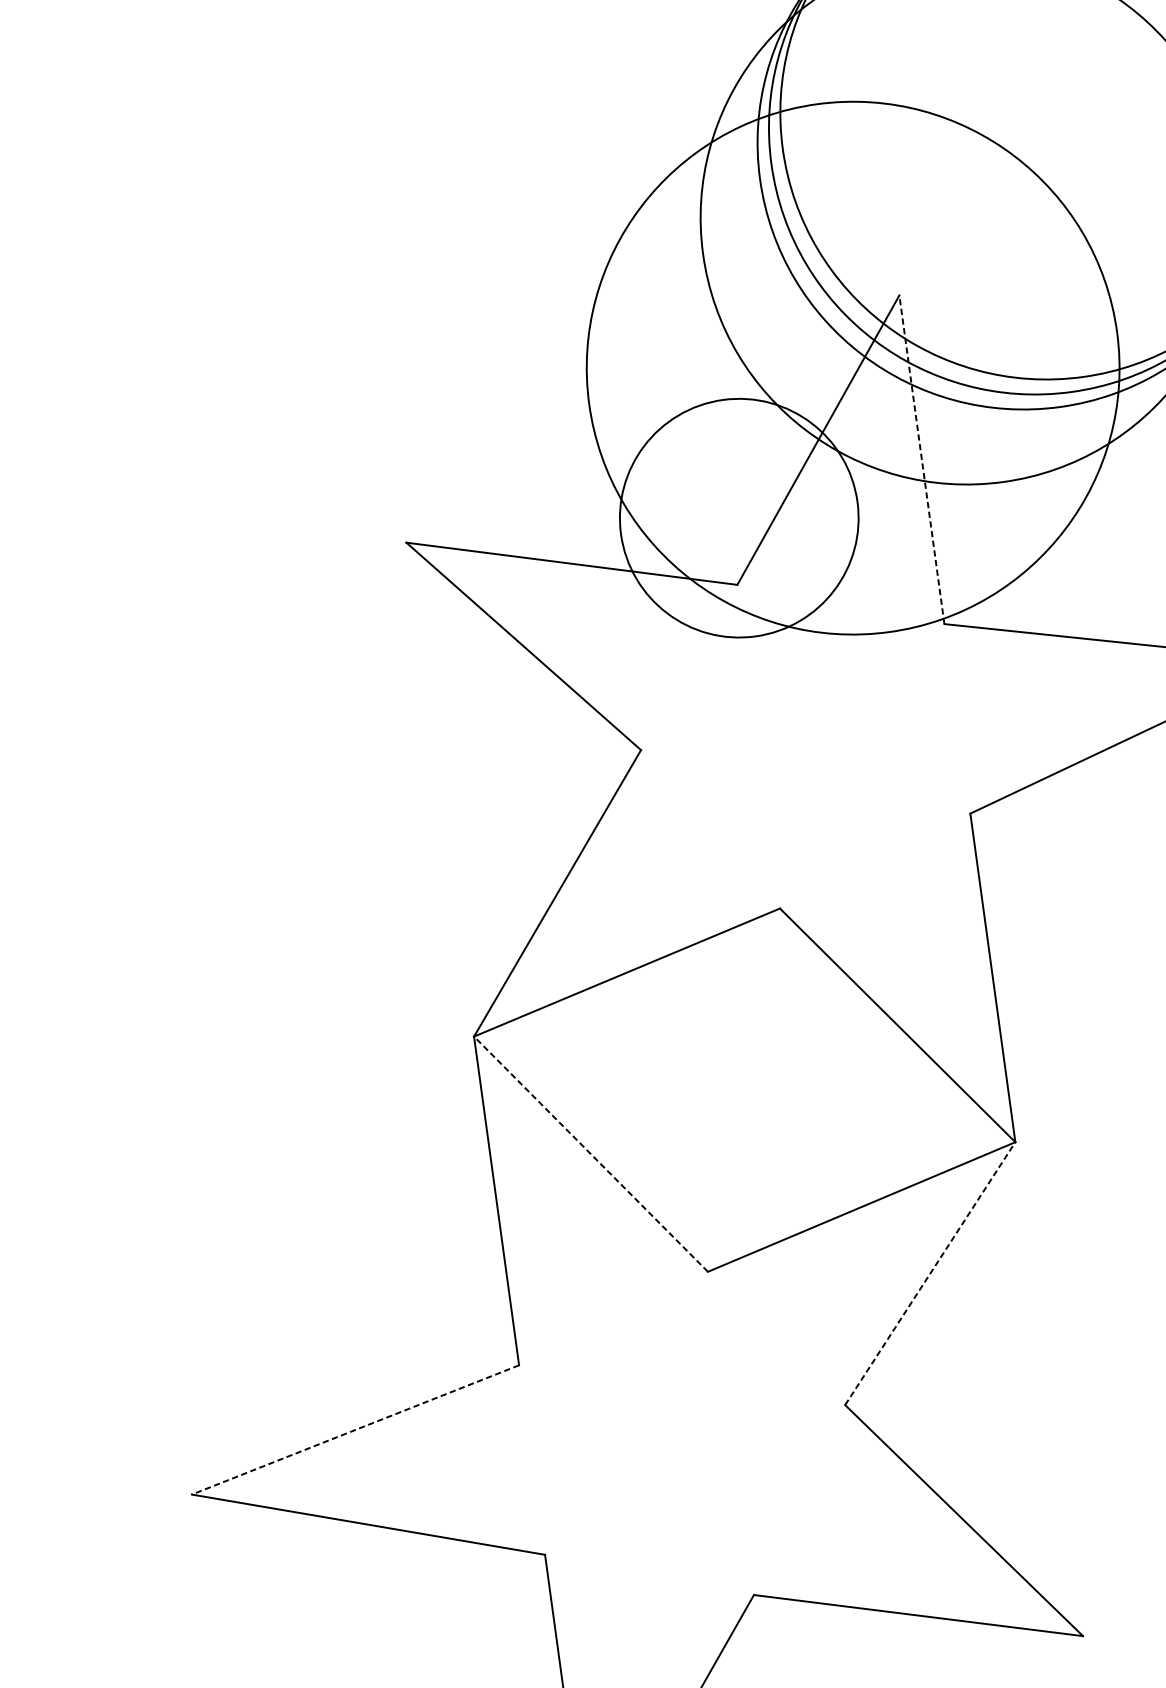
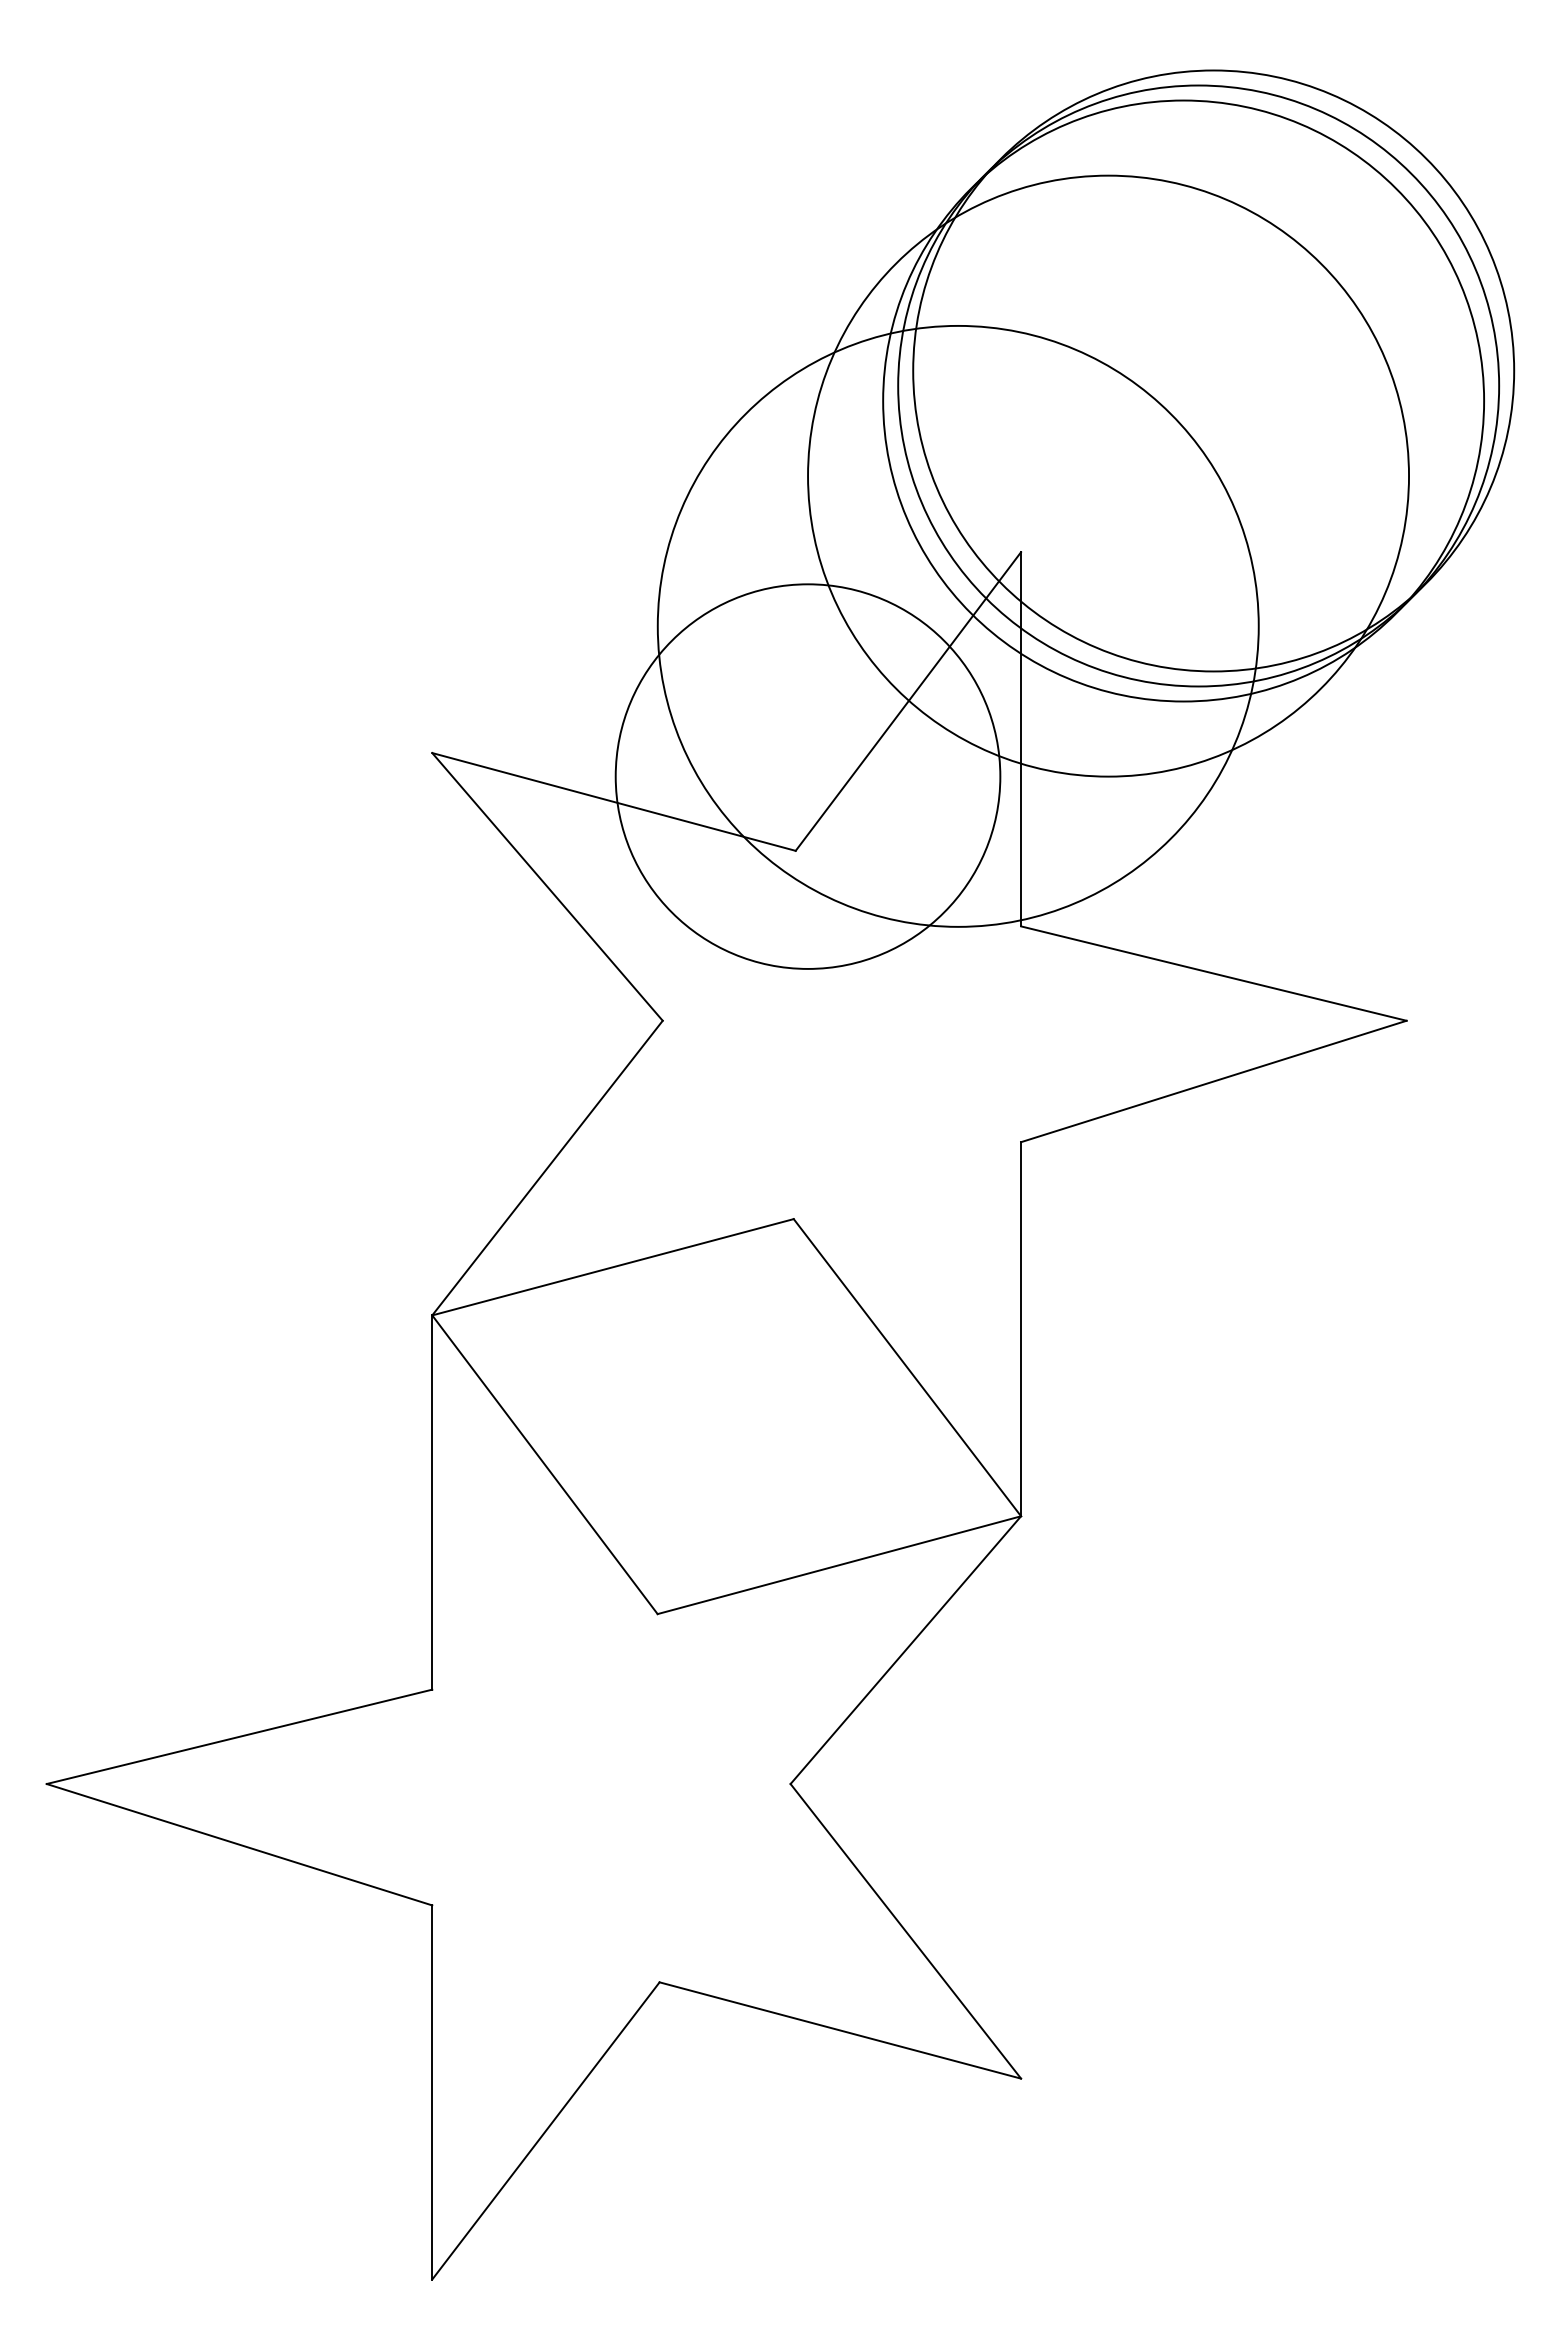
line: (922, 459) -> (1021, 738), dashed -> solid
circle: (738, 518) -> (807, 776), size x1.43
line: (590, 1154) -> (544, 1464), dashed -> solid
line: (930, 1273) -> (905, 1650), dashed -> solid
line: (355, 1429) -> (239, 1736), dashed -> solid

